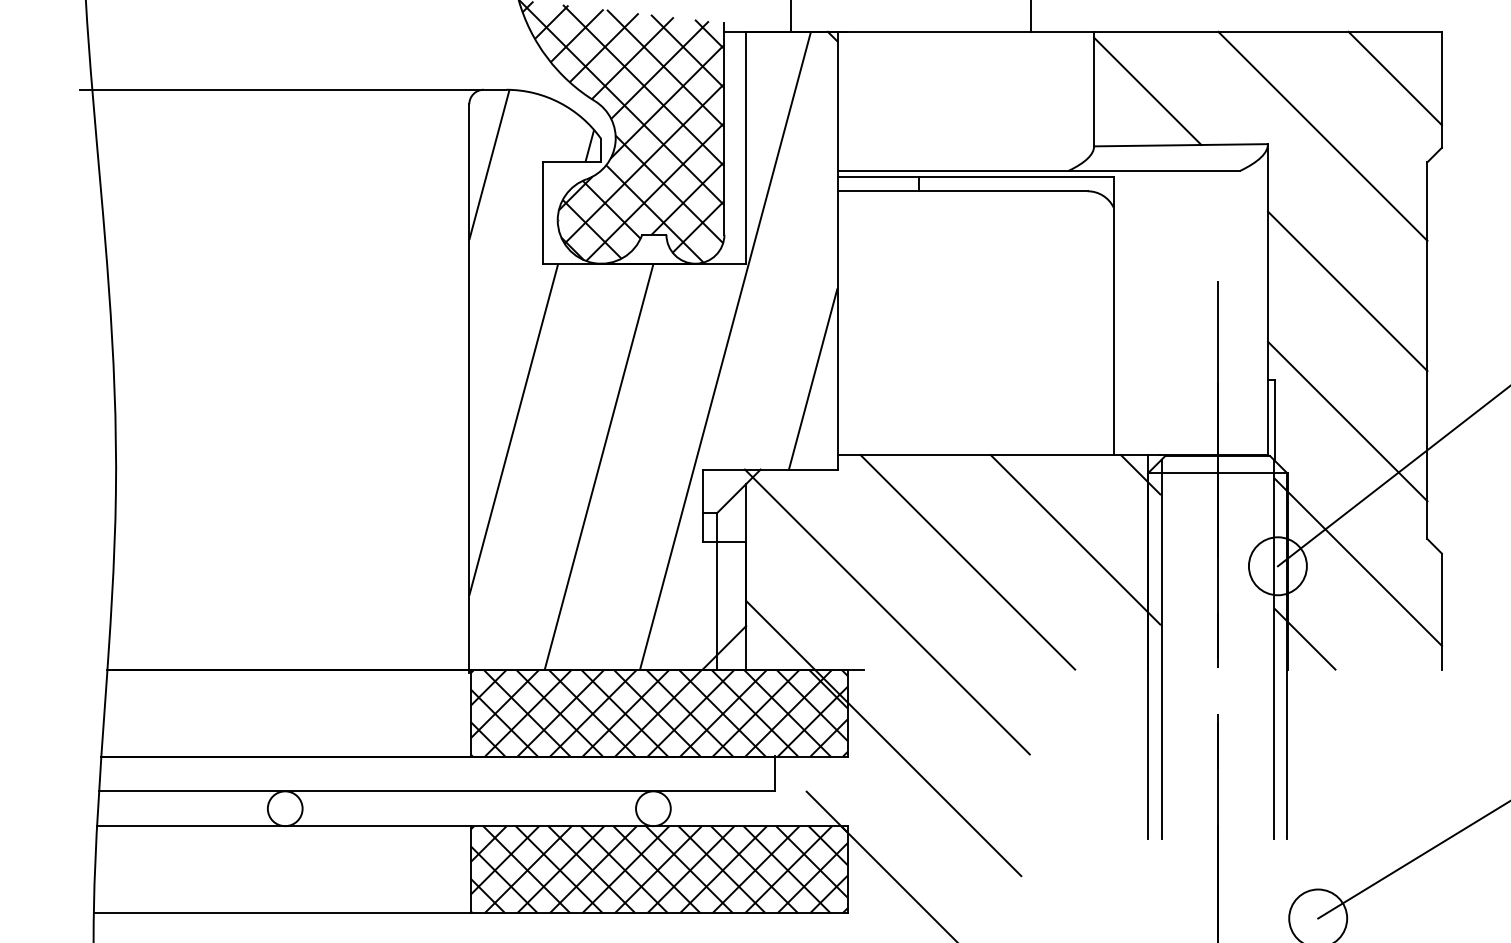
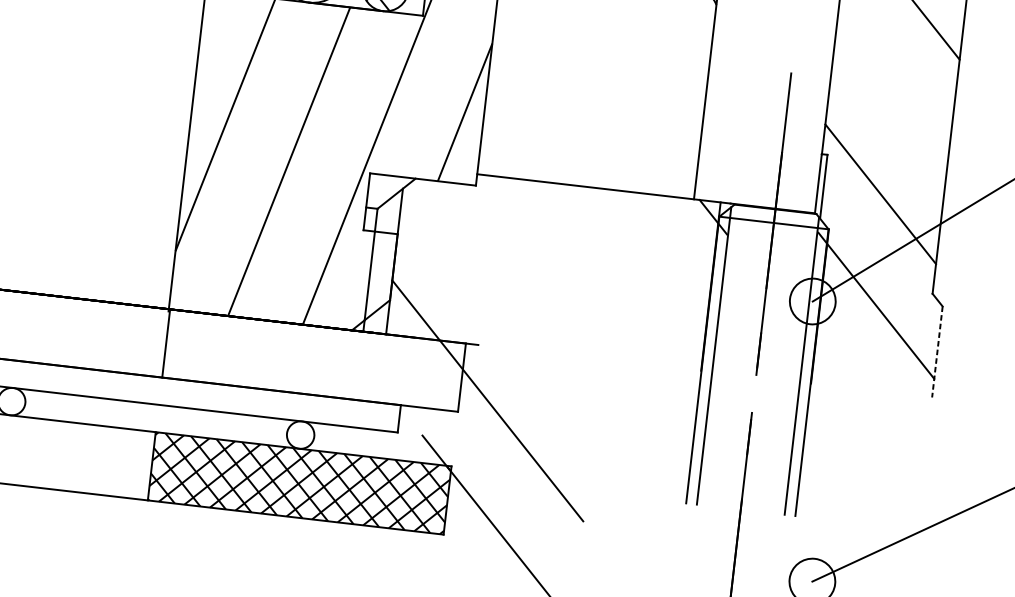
line: (1347, 291) -> (892, 92), removed
line: (1075, 539) -> (656, 262), removed
line: (967, 562) -> (569, 270), removed
line: (886, 611) -> (501, 301), removed
line: (1441, 611) -> (937, 351), solid -> dashed
line: (1305, 639) -> (827, 361), removed
hatch: (659, 712) -> (314, 360), removed

